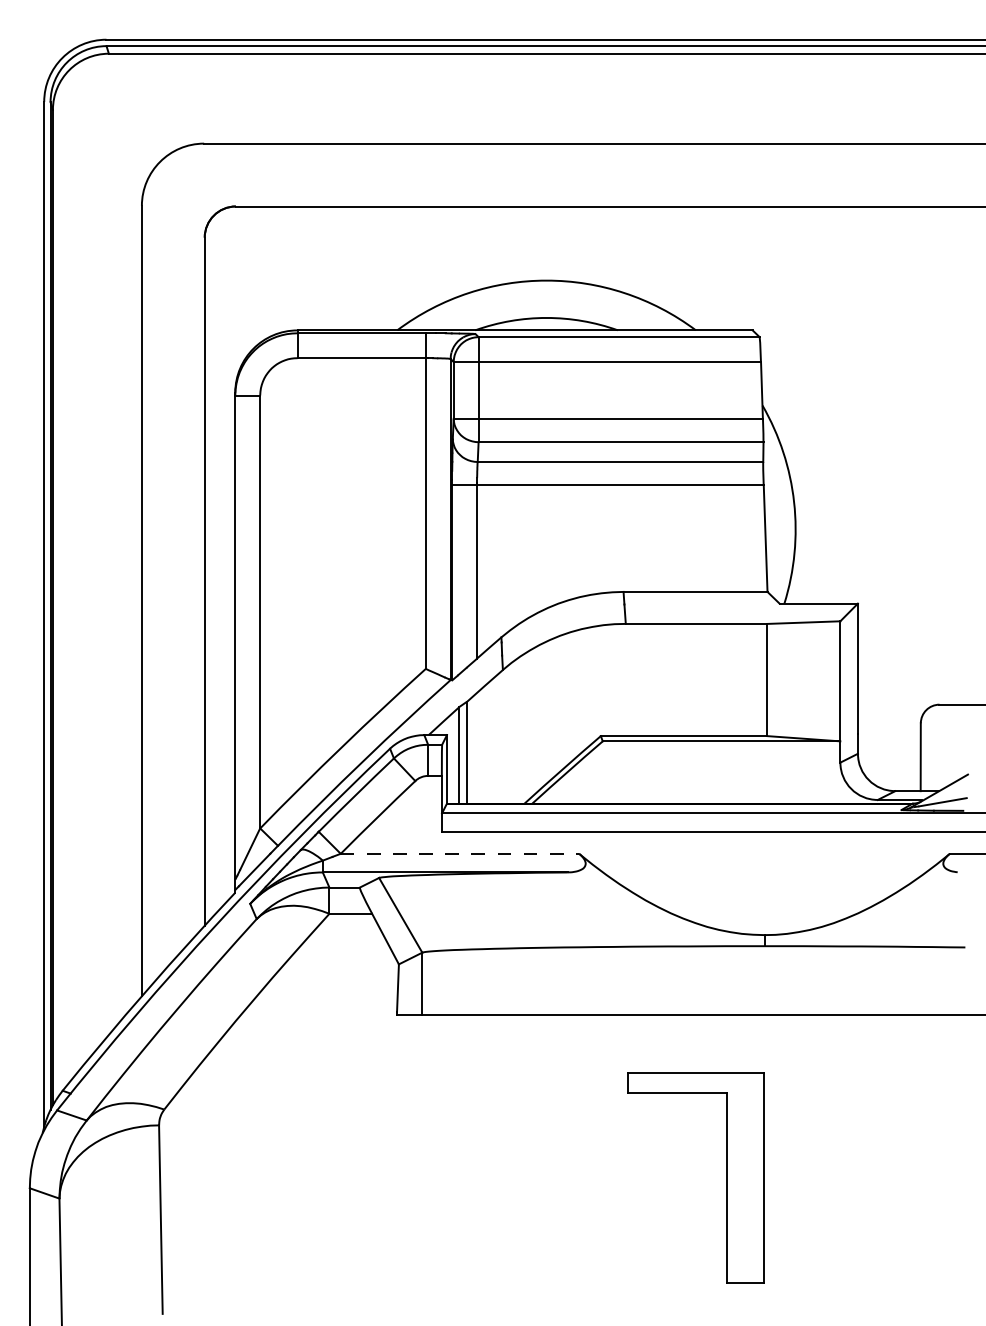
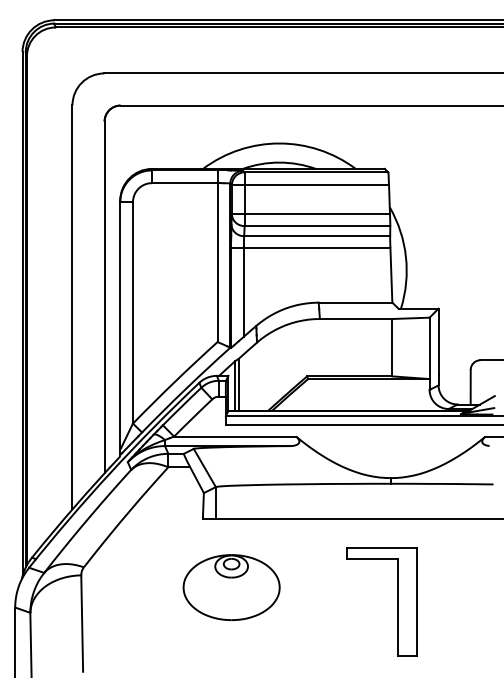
line: (460, 853) -> (235, 436), dashed -> solid
part: (452, 1149) -> (231, 587), added
part: (726, 1176) -> (397, 601), moved

